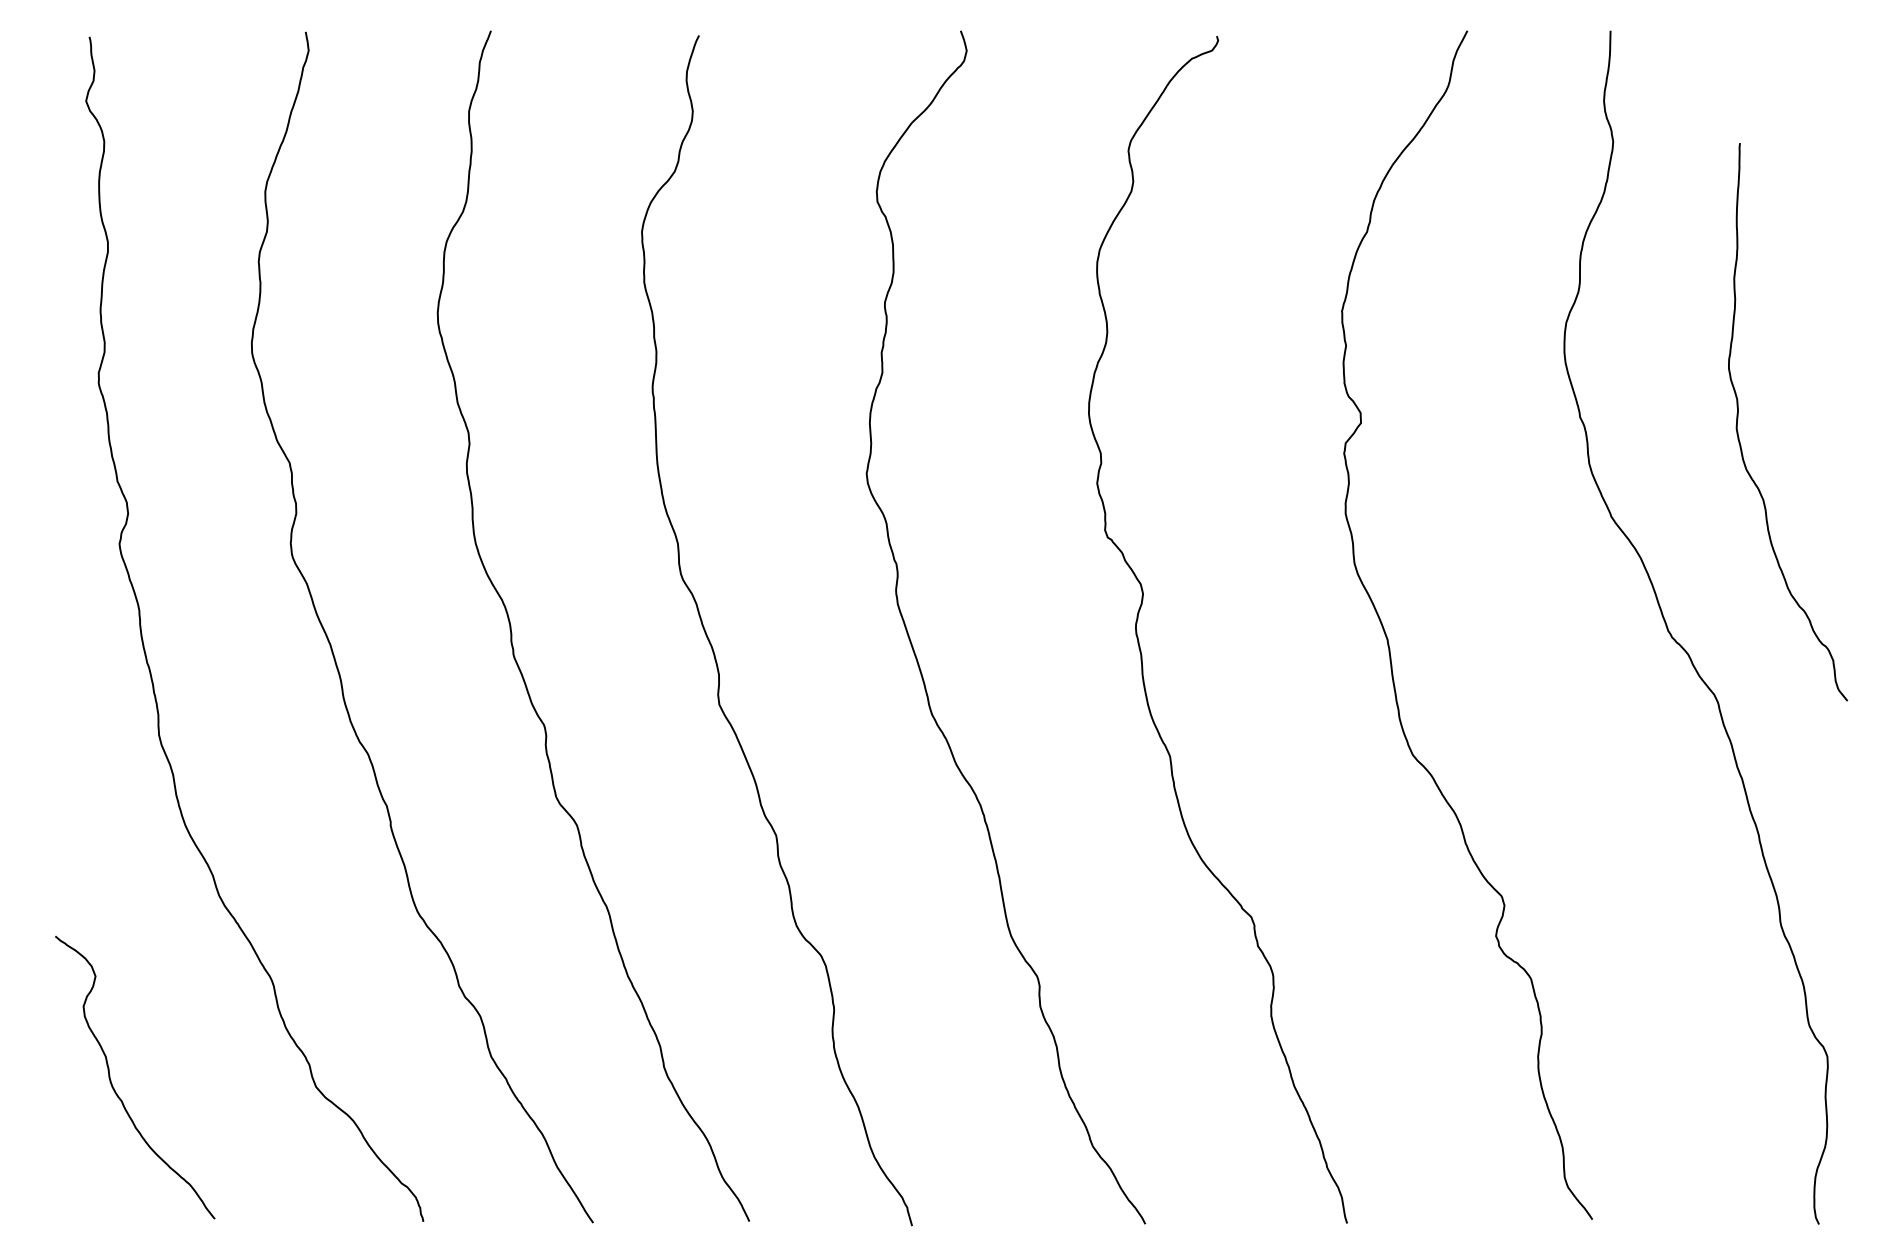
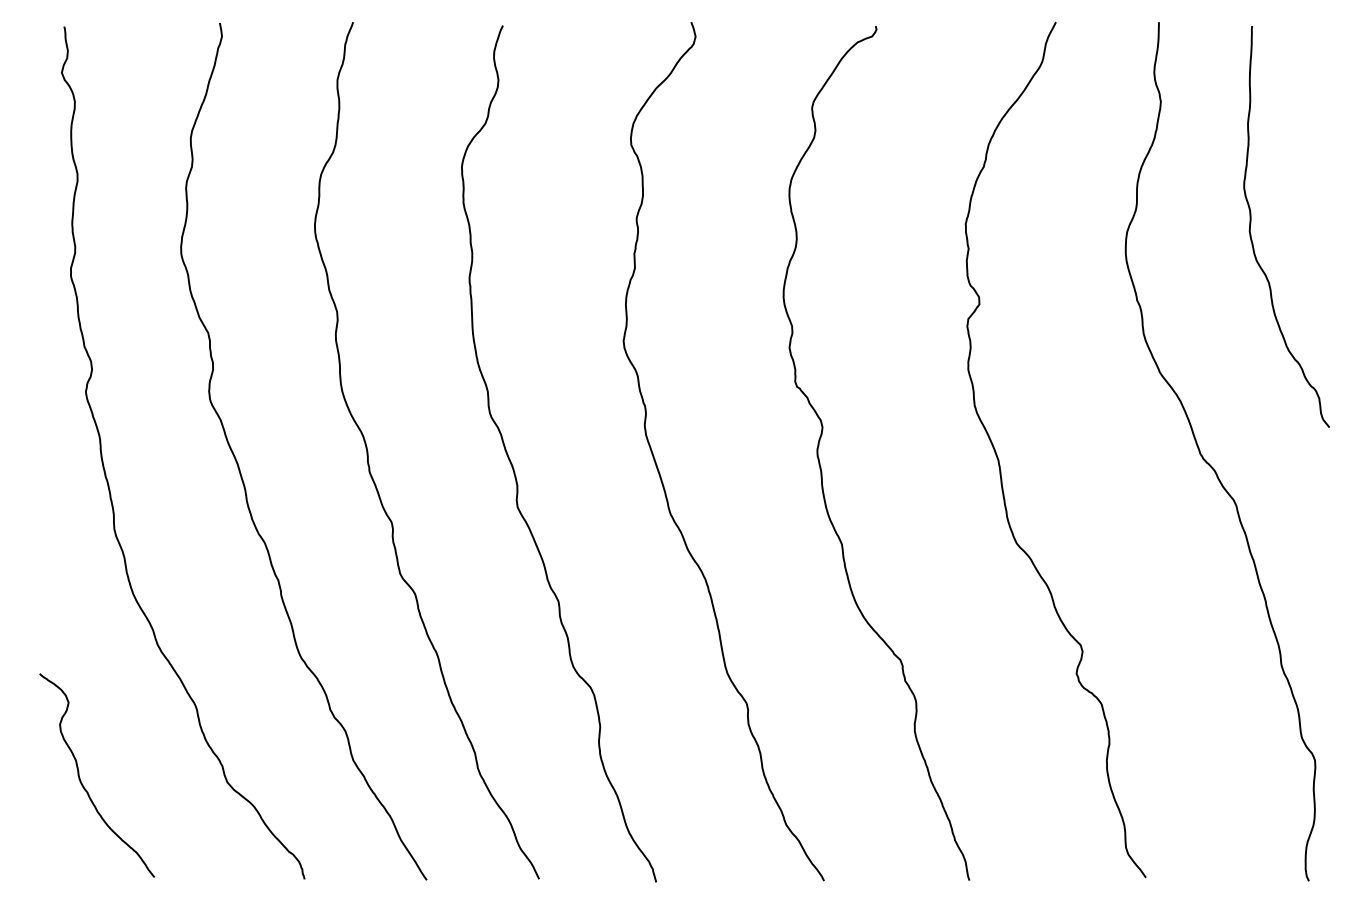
curve: (1738, 419) -> (1251, 224), moved

